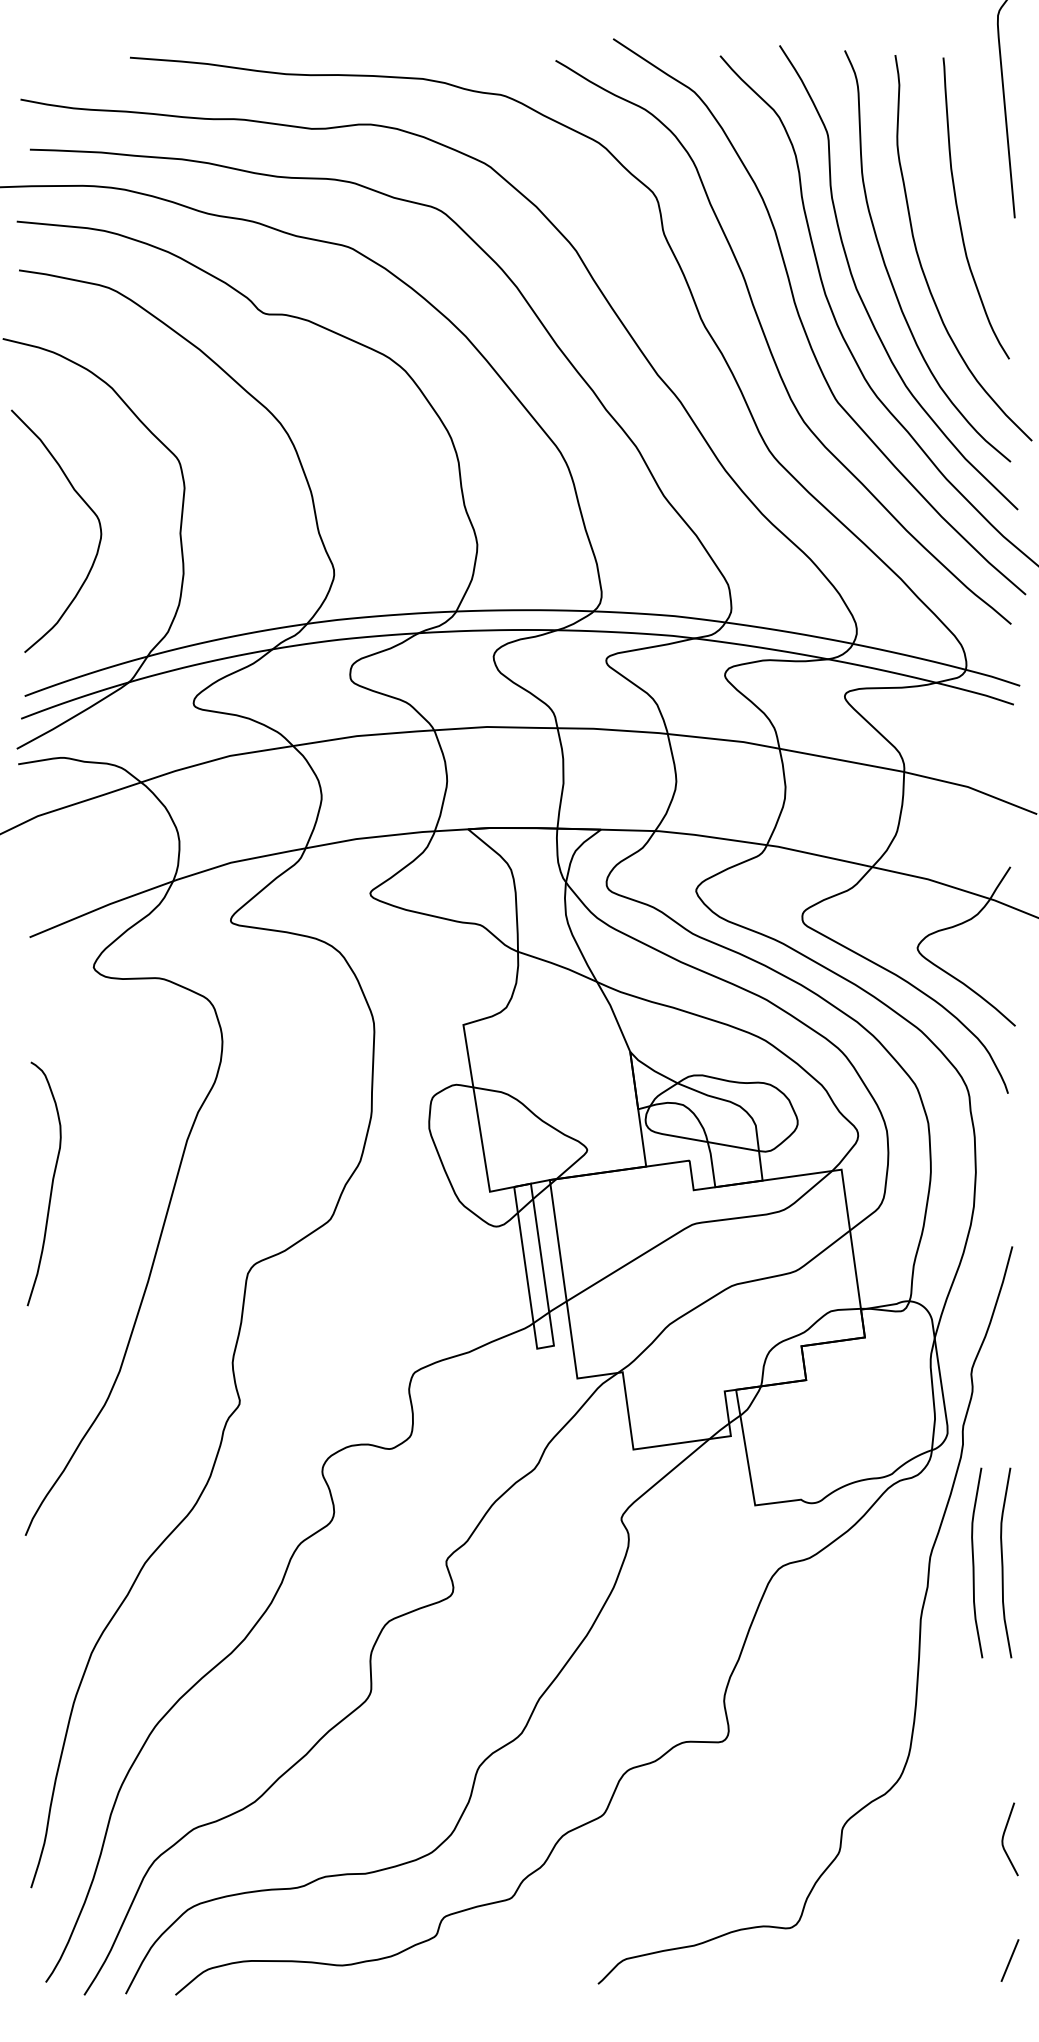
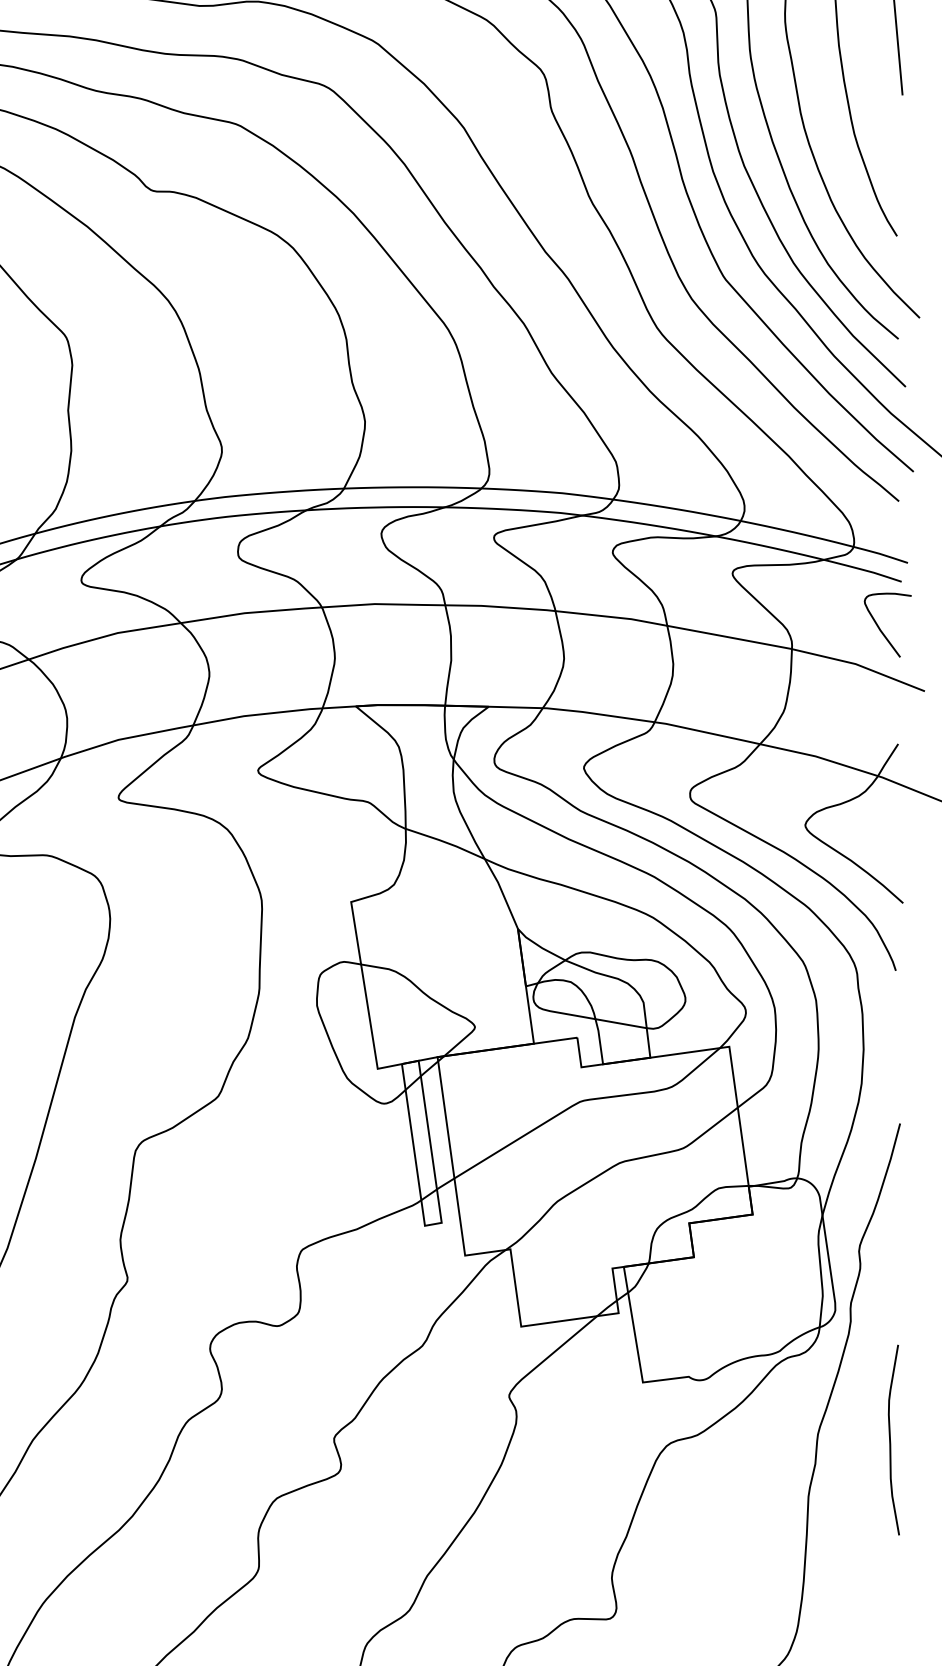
curve: (992, 750) -> (880, 627), added
curve: (974, 1562) -> (862, 1439), removed

